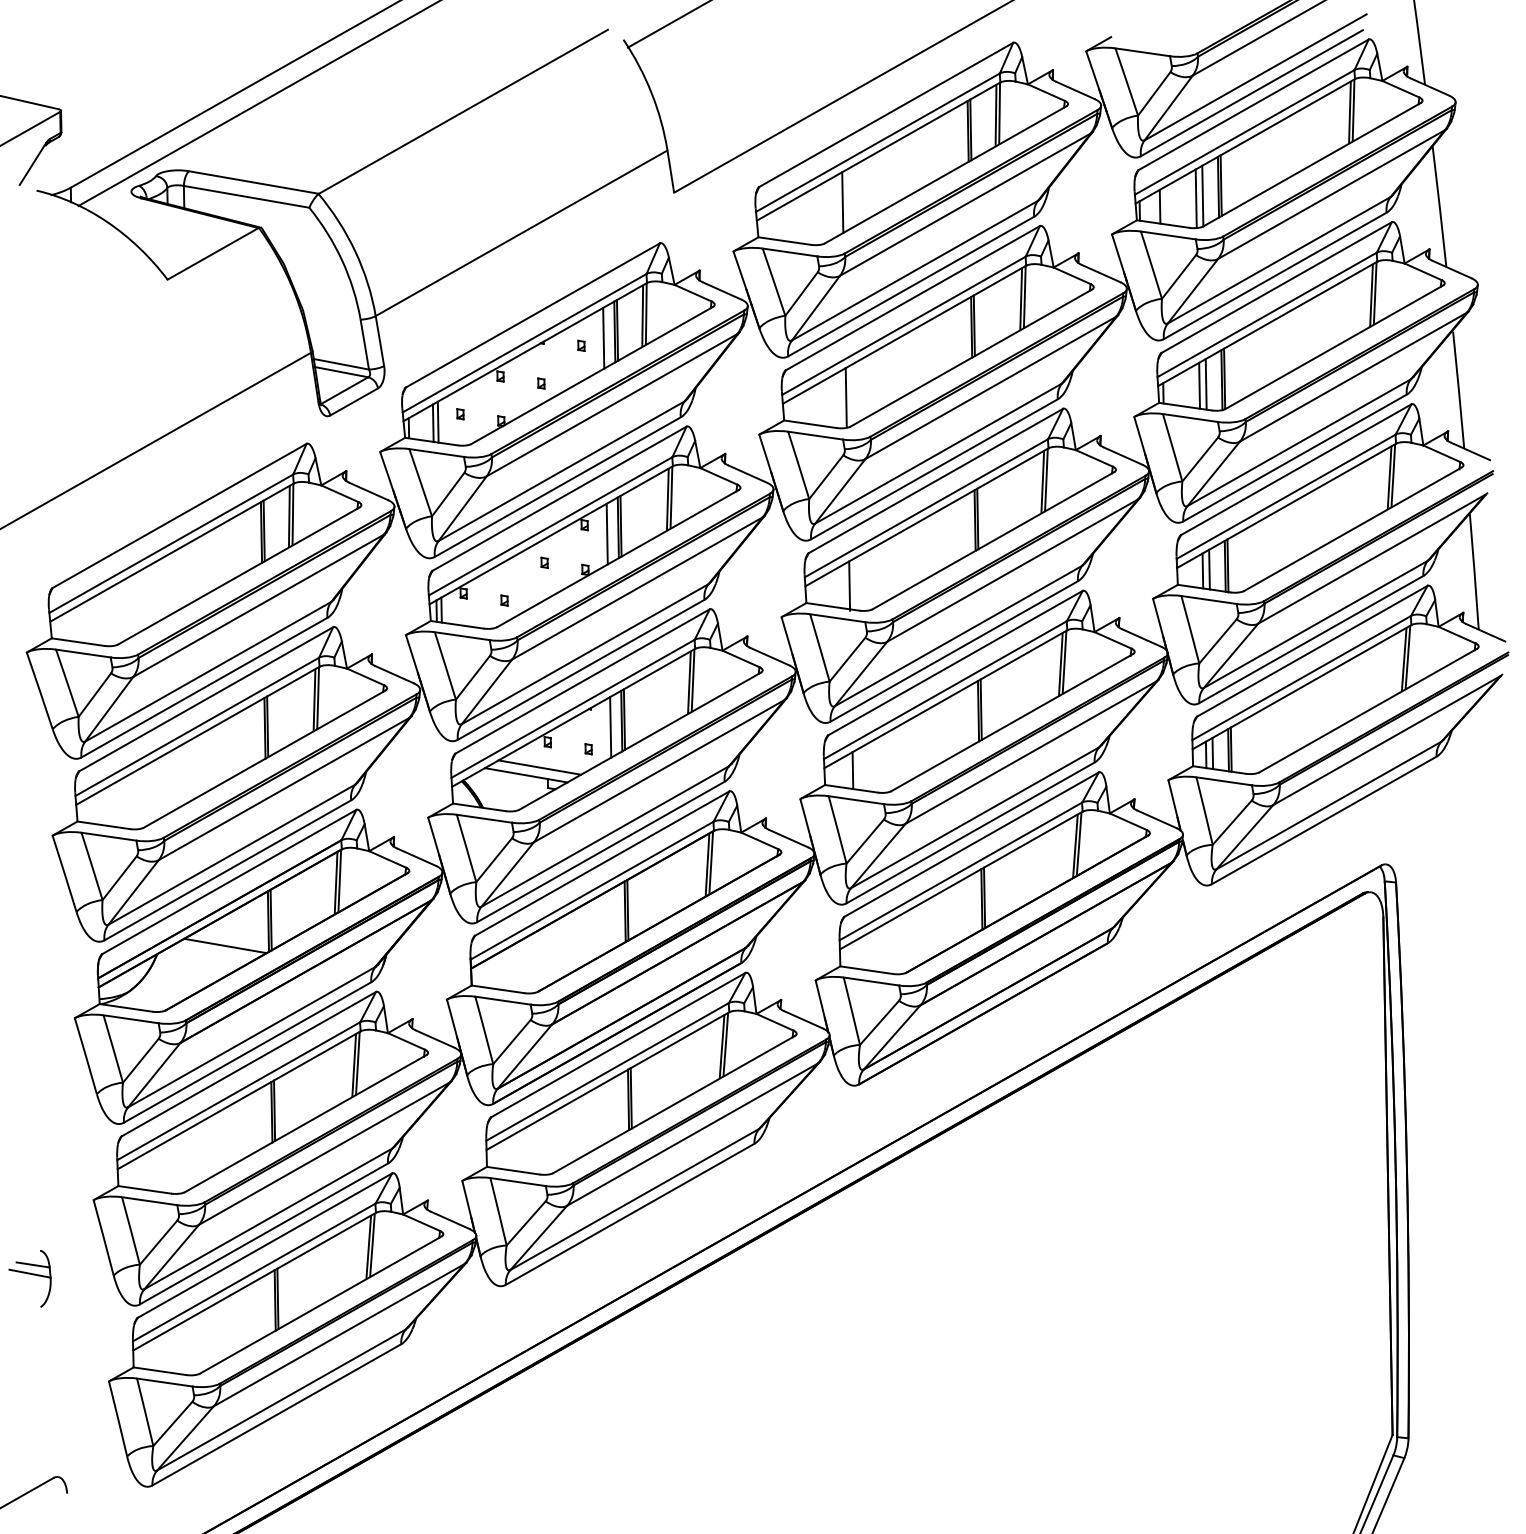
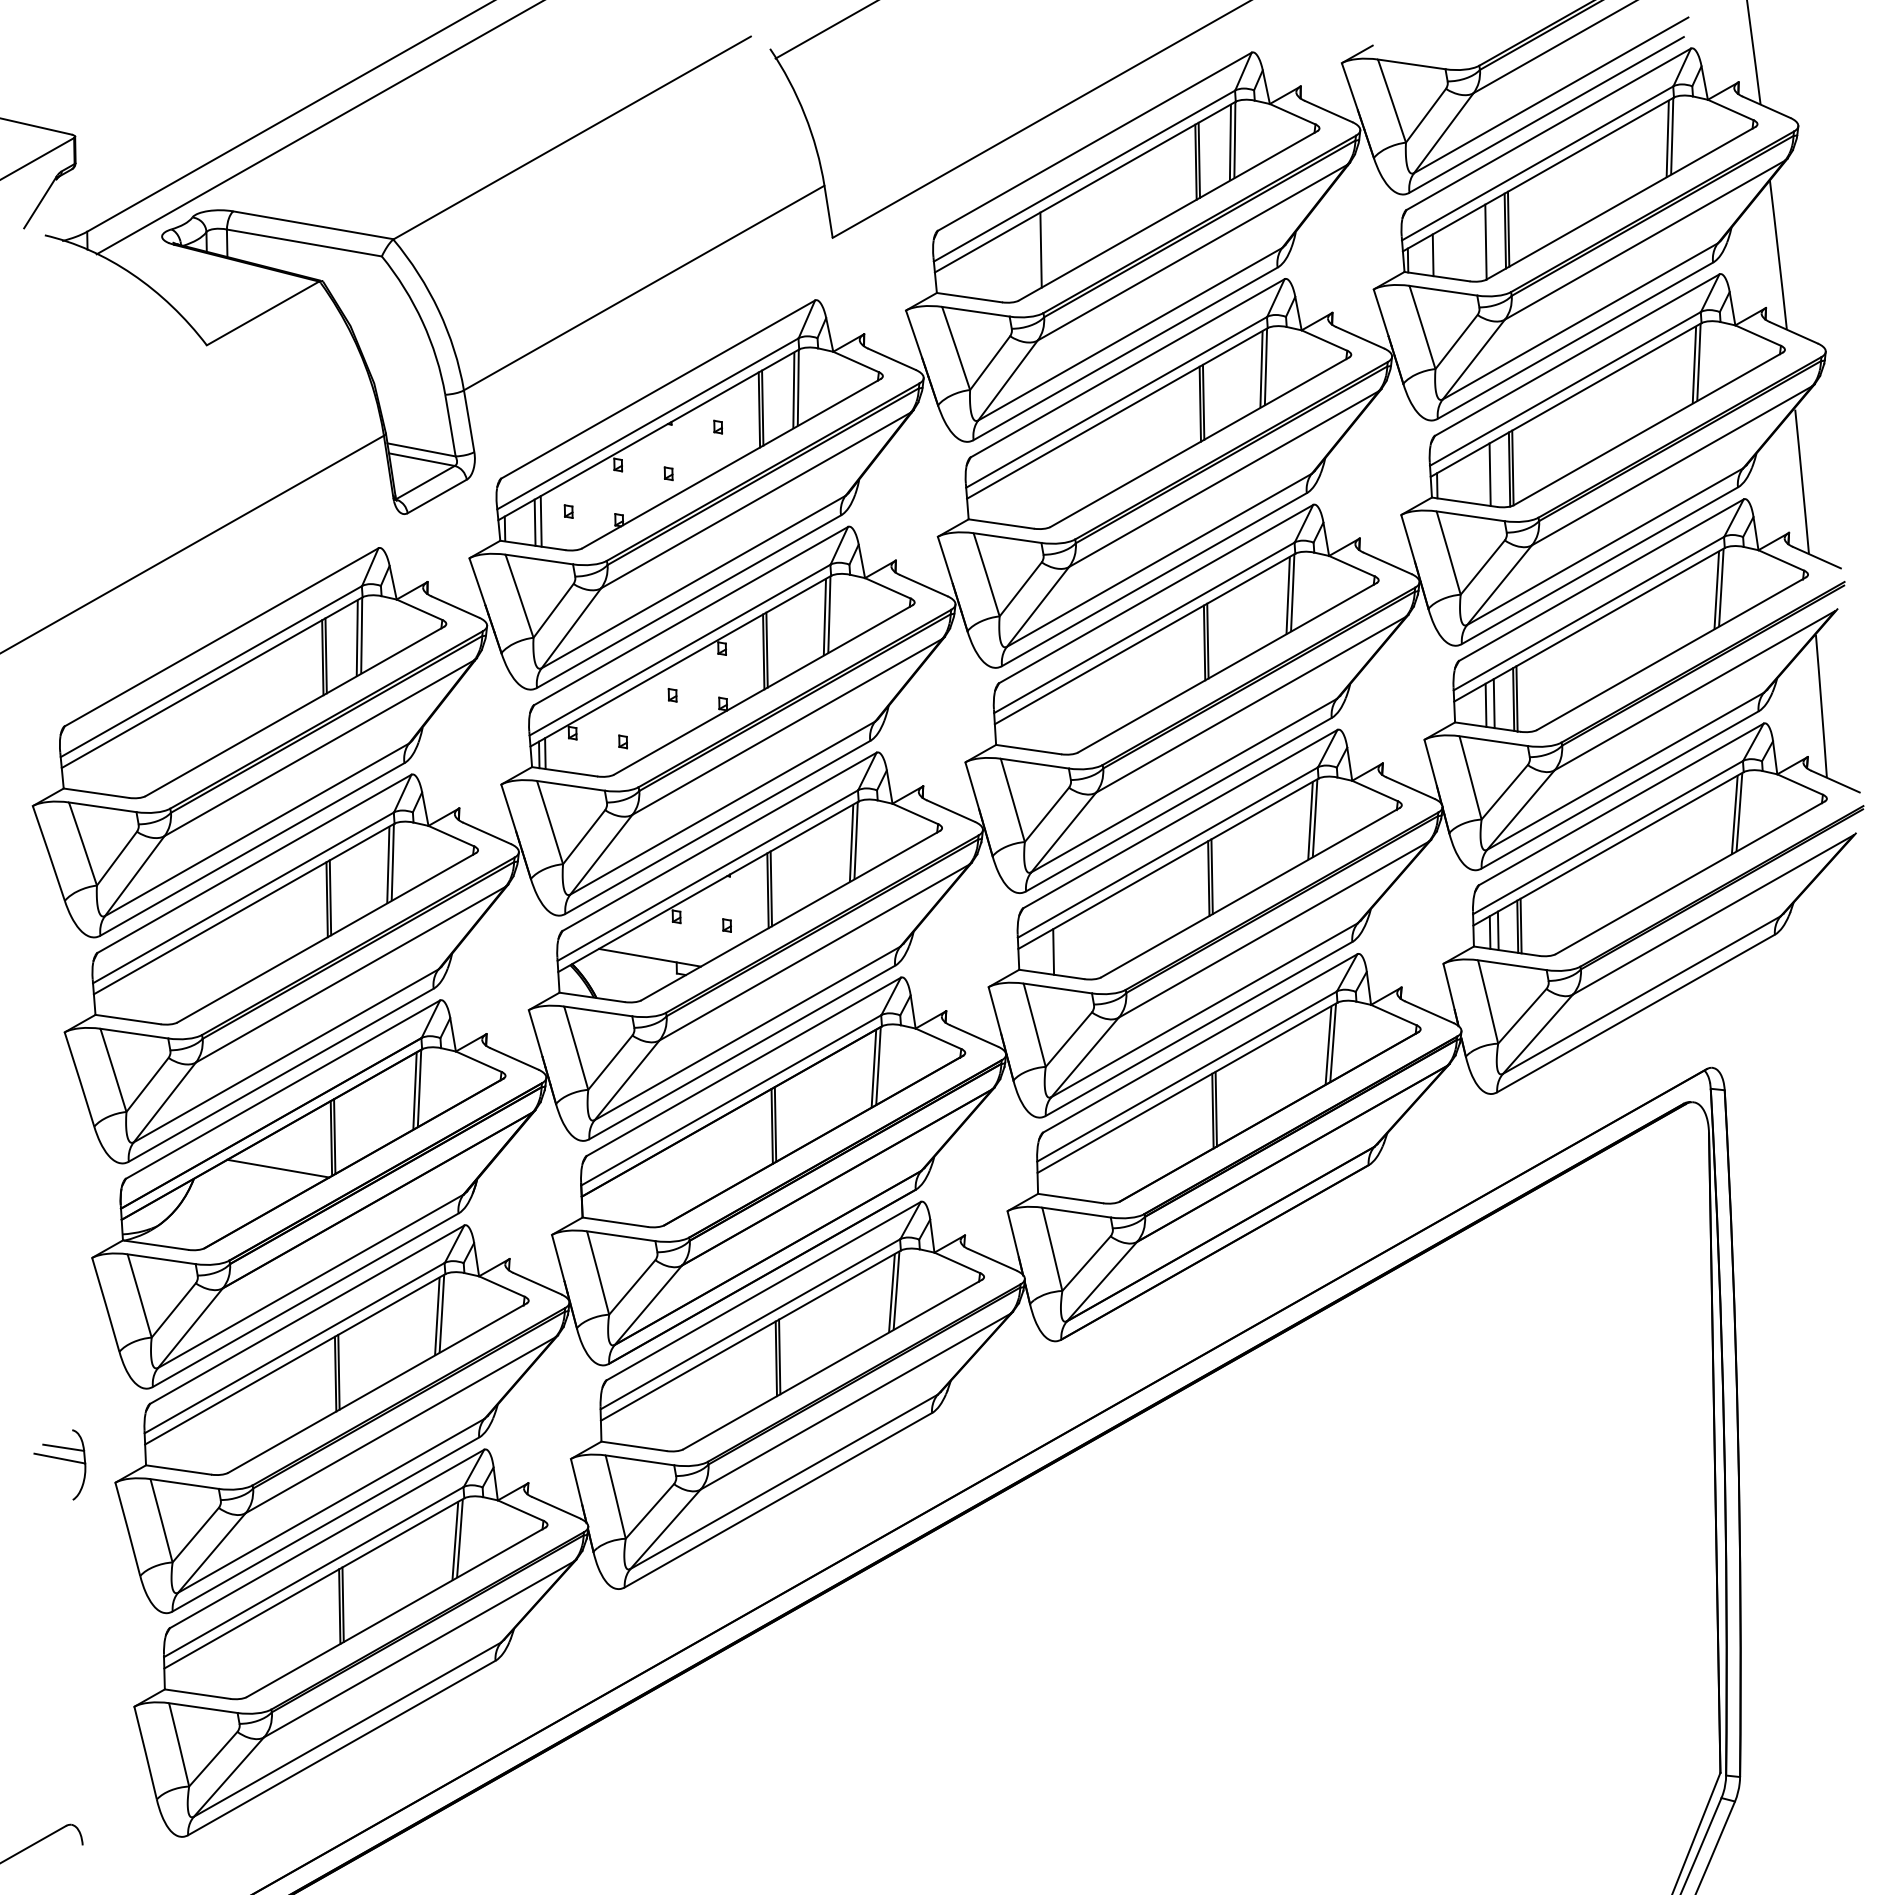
line: (1195, 198) -> (1477, 245), removed
line: (603, 338) -> (745, 417), removed
line: (1199, 385) -> (1481, 476), removed
line: (846, 397) -> (1045, 490), removed
line: (606, 533) -> (749, 659), removed
line: (849, 585) -> (1049, 723), removed
line: (610, 727) -> (753, 898), removed
line: (539, 767) -> (666, 948), removed
part: (29, 1278) -> (59, 1464), moved

